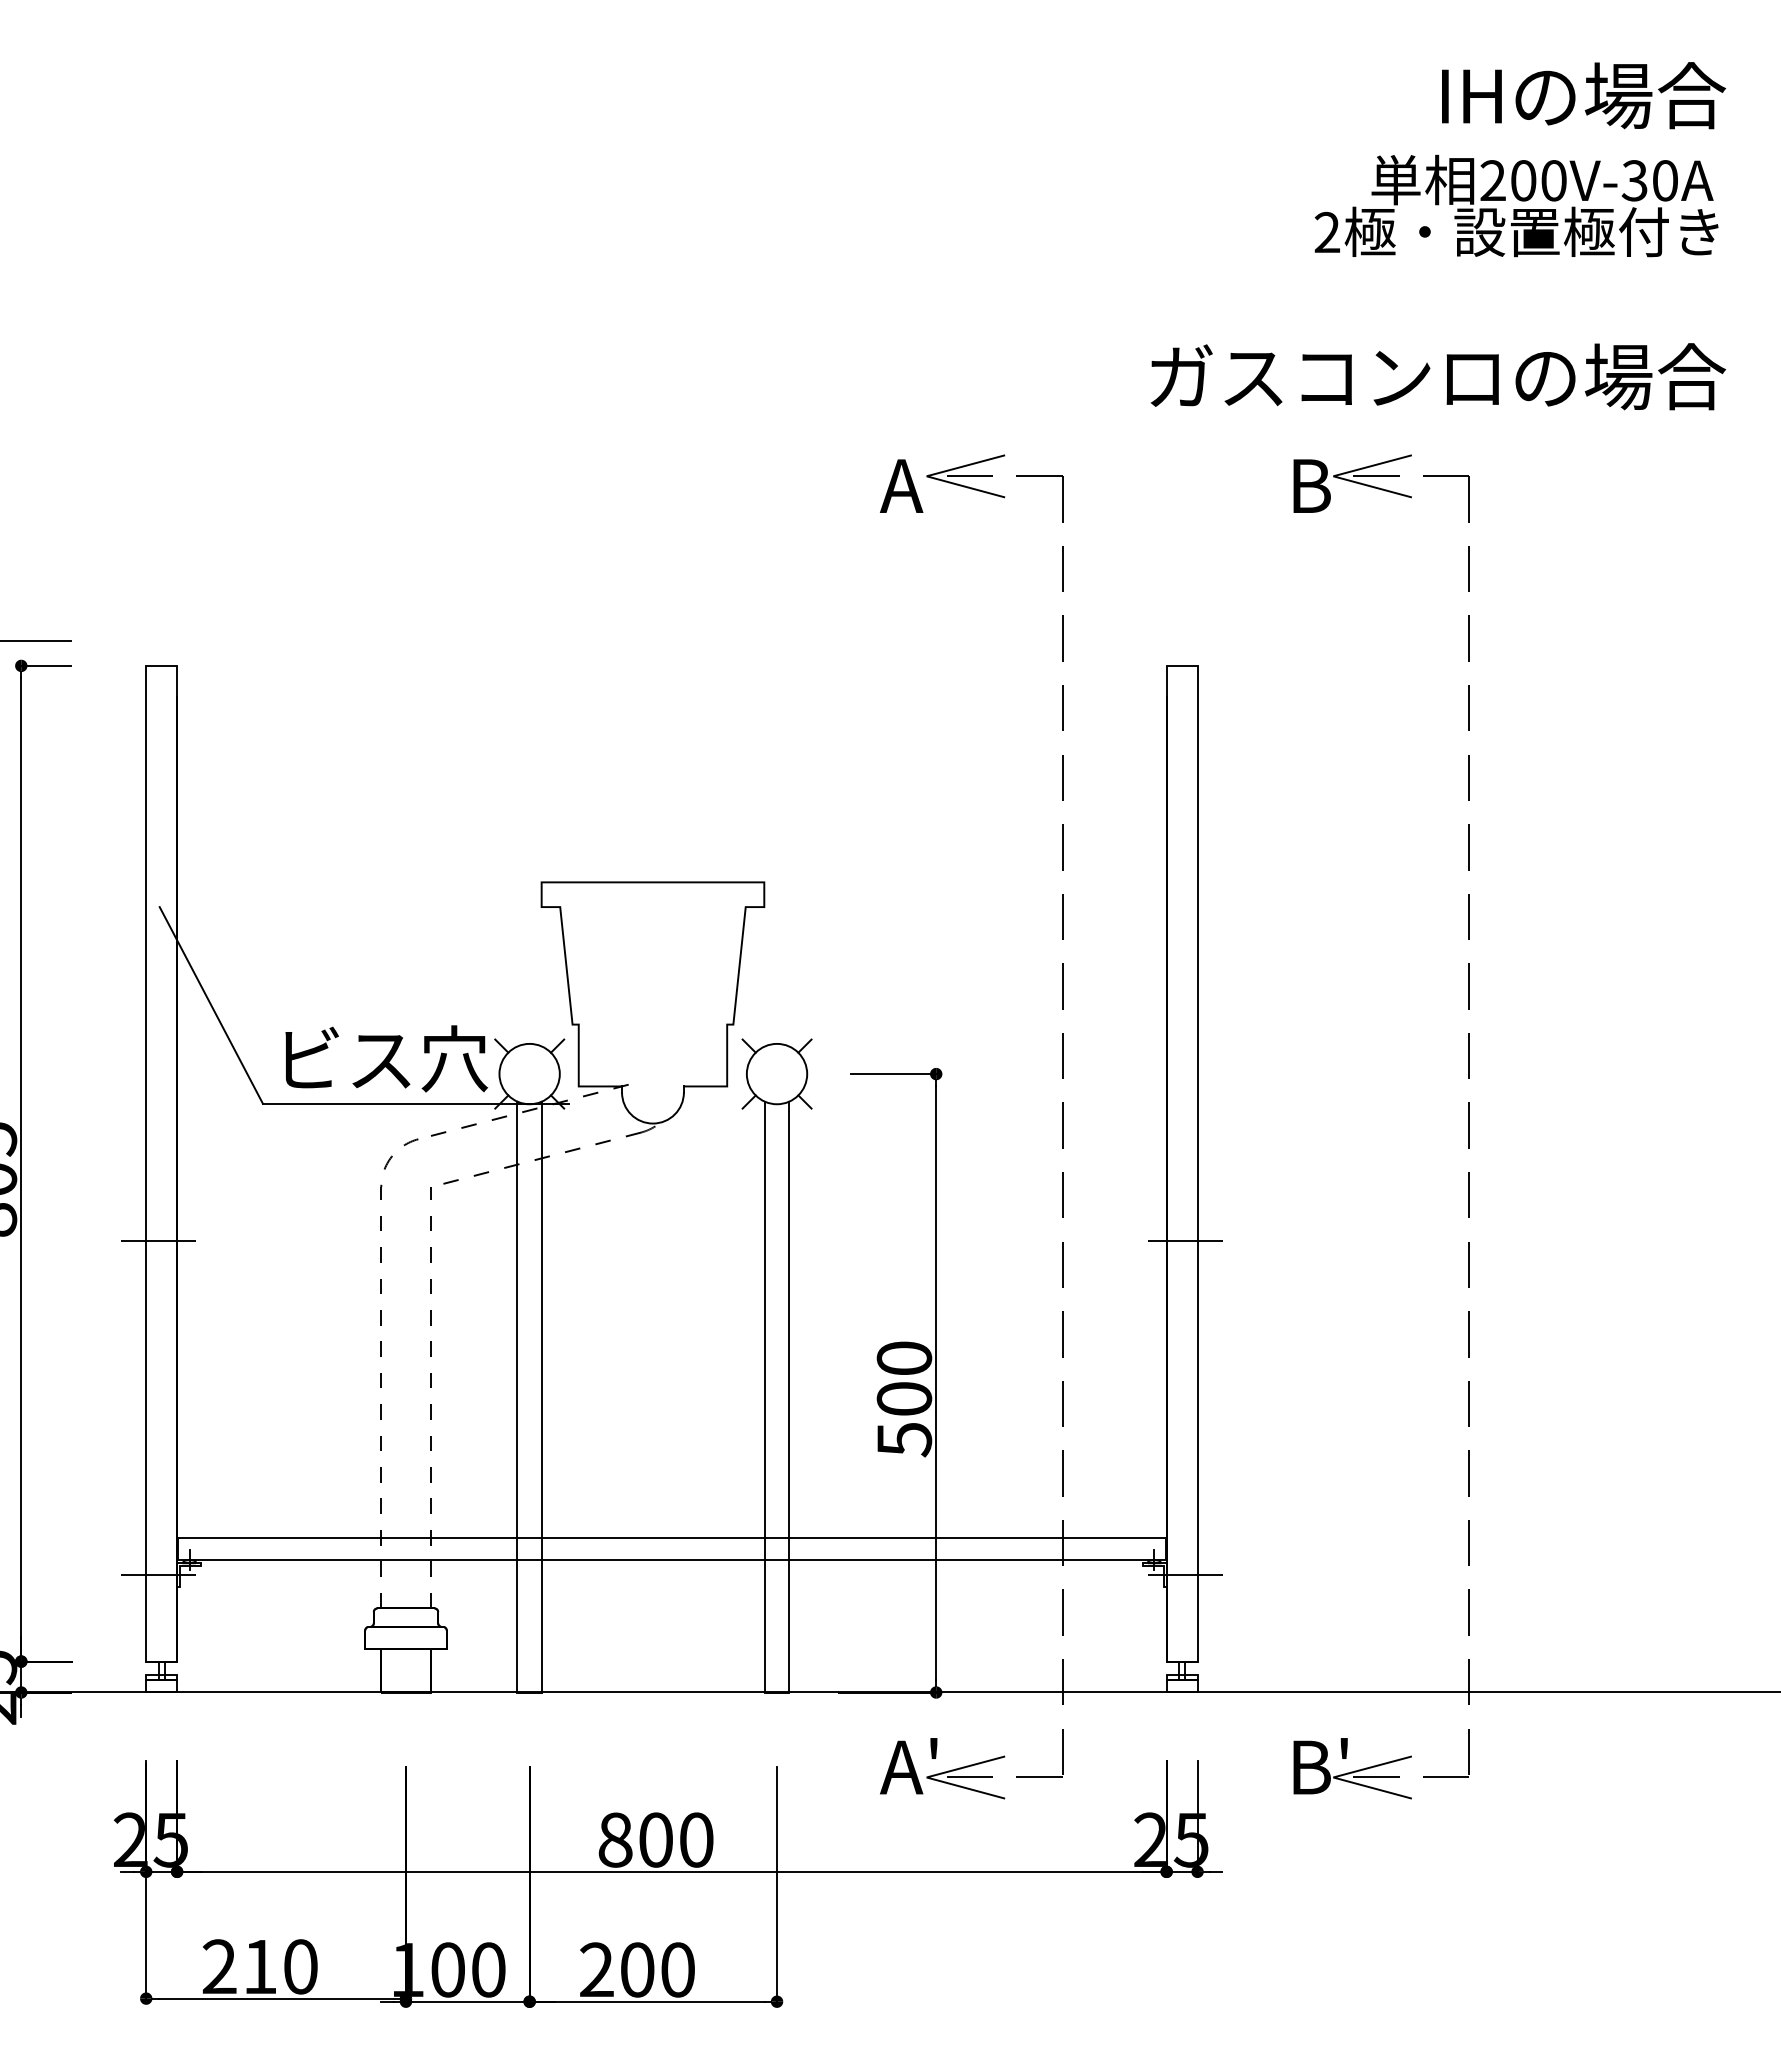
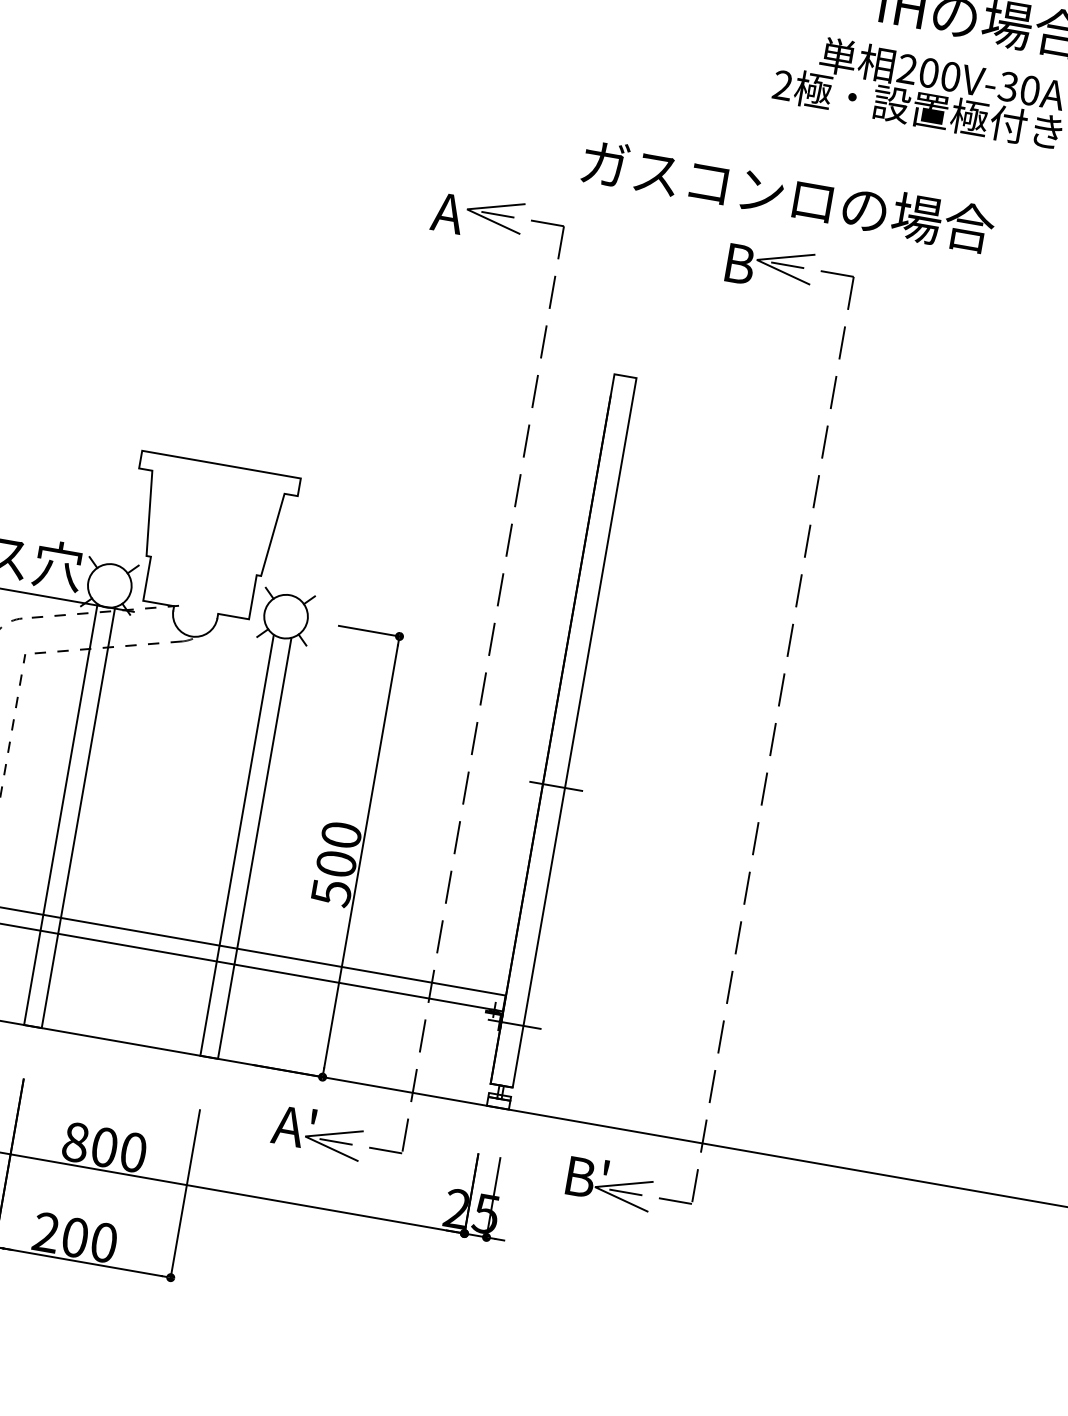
text: (1438, 376) -> (788, 195), moved

